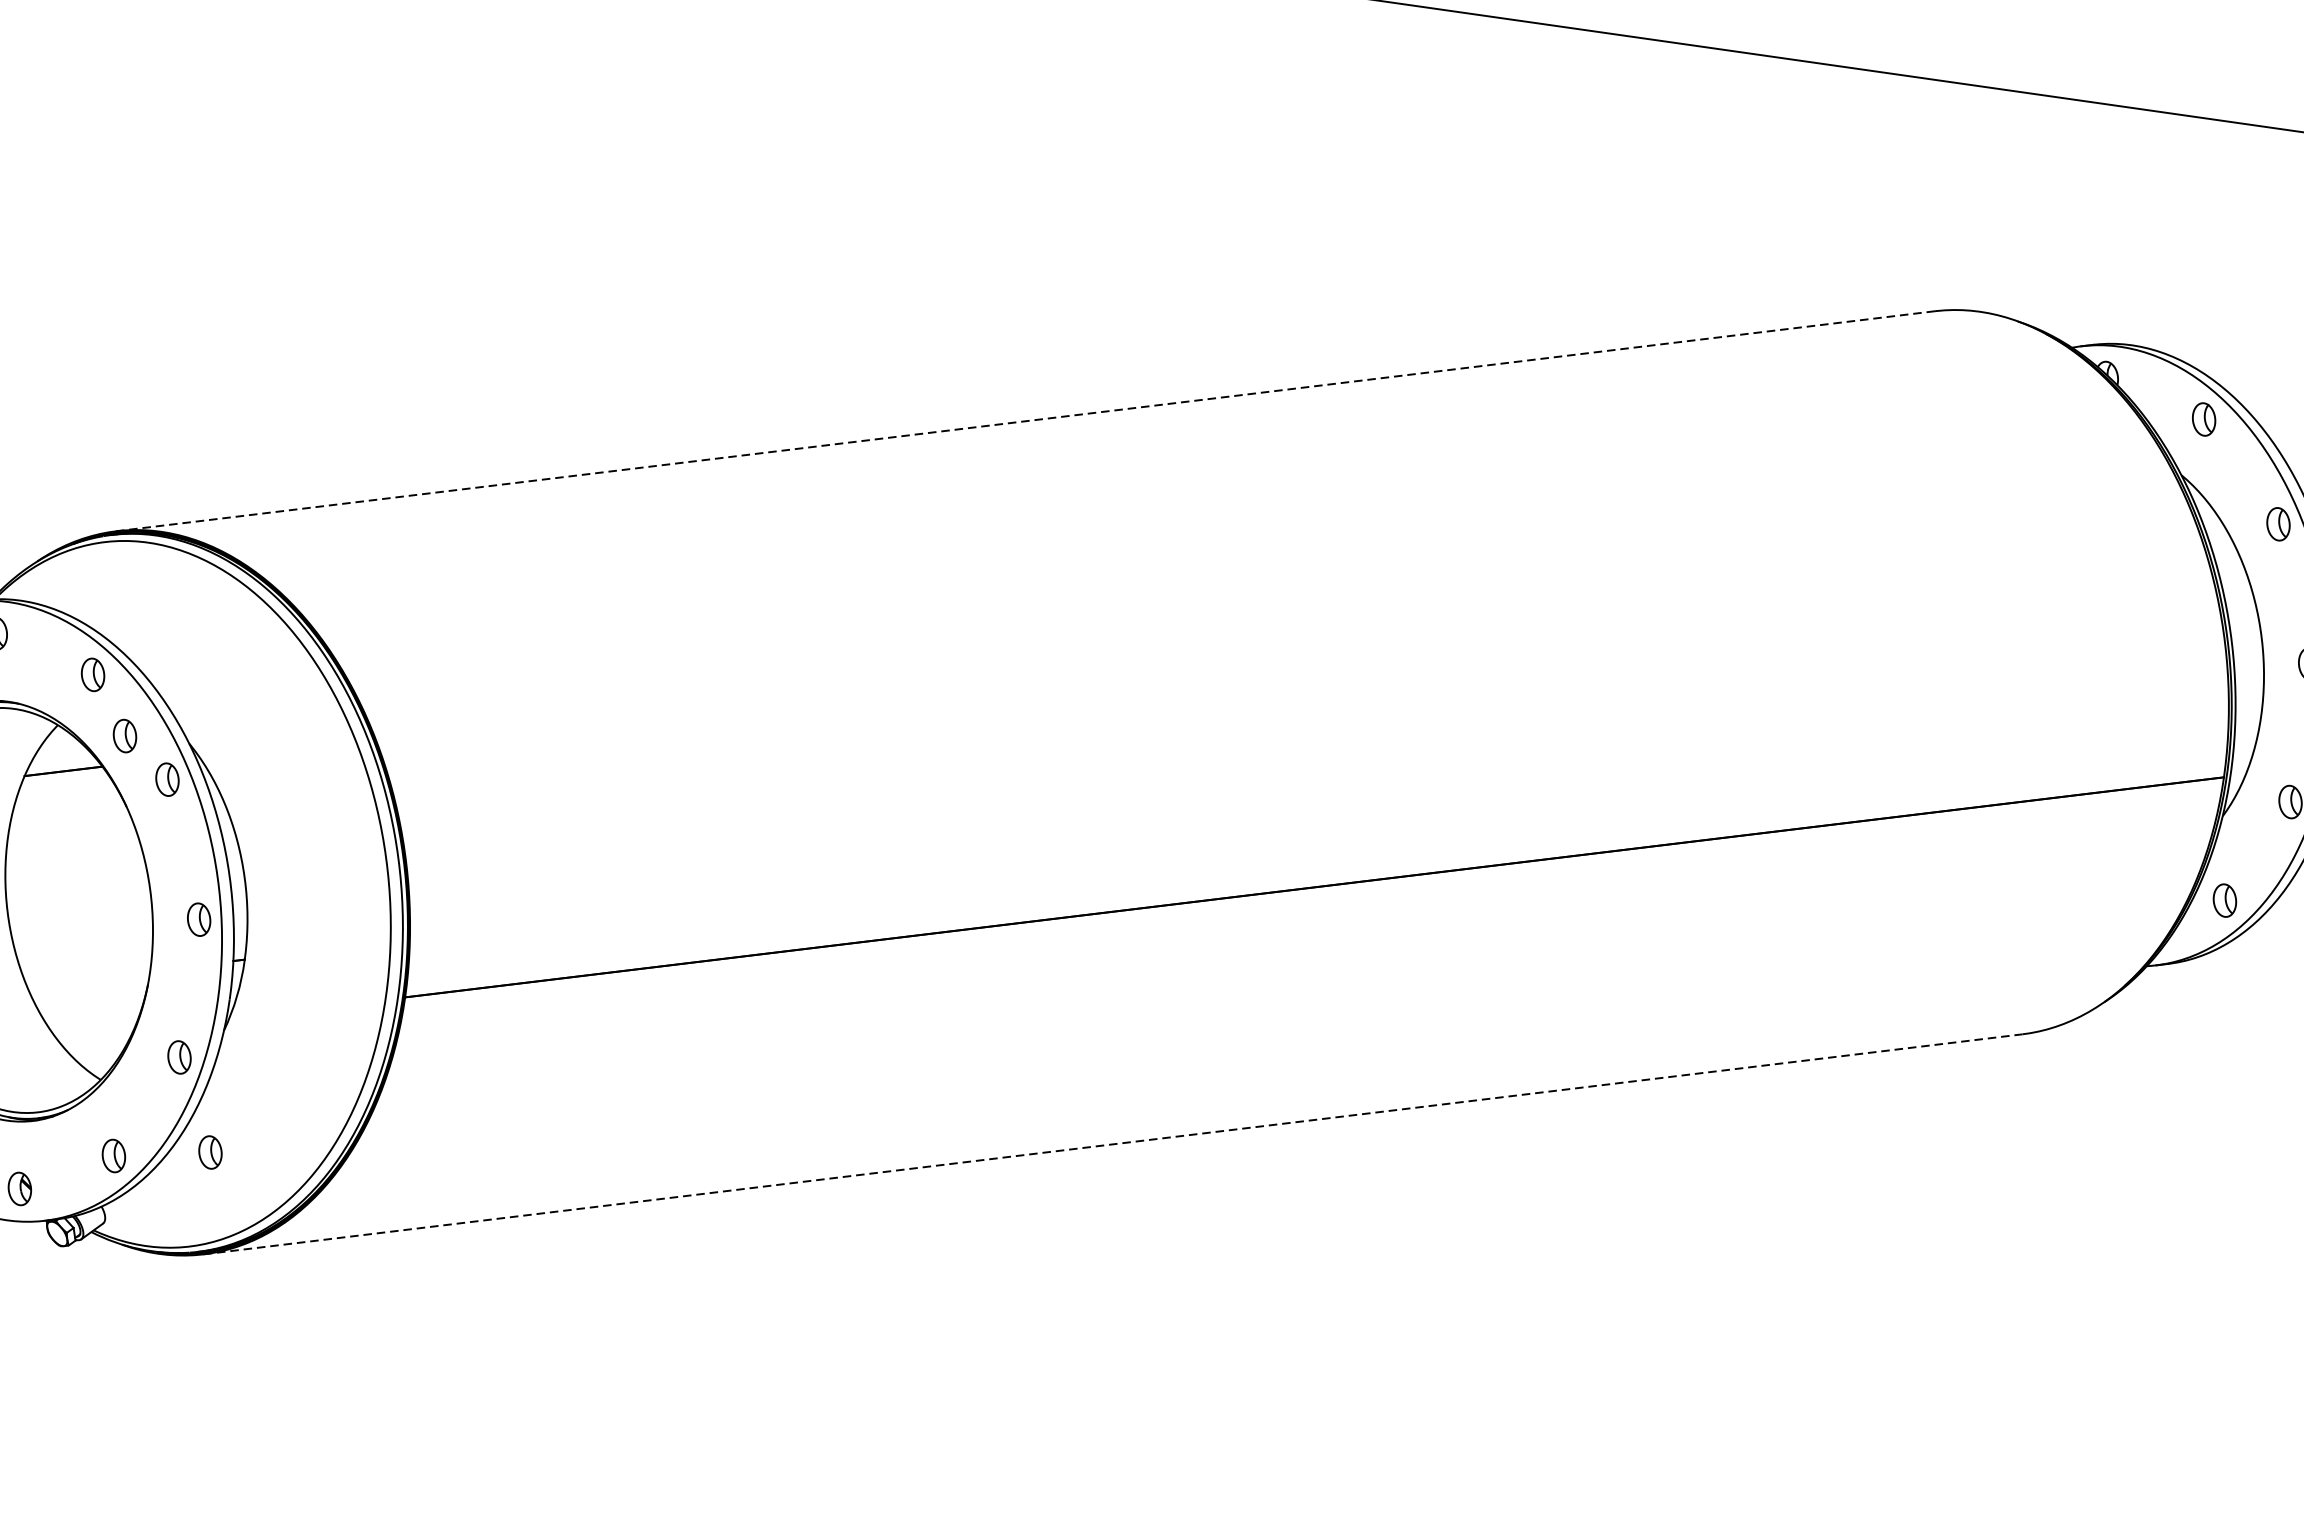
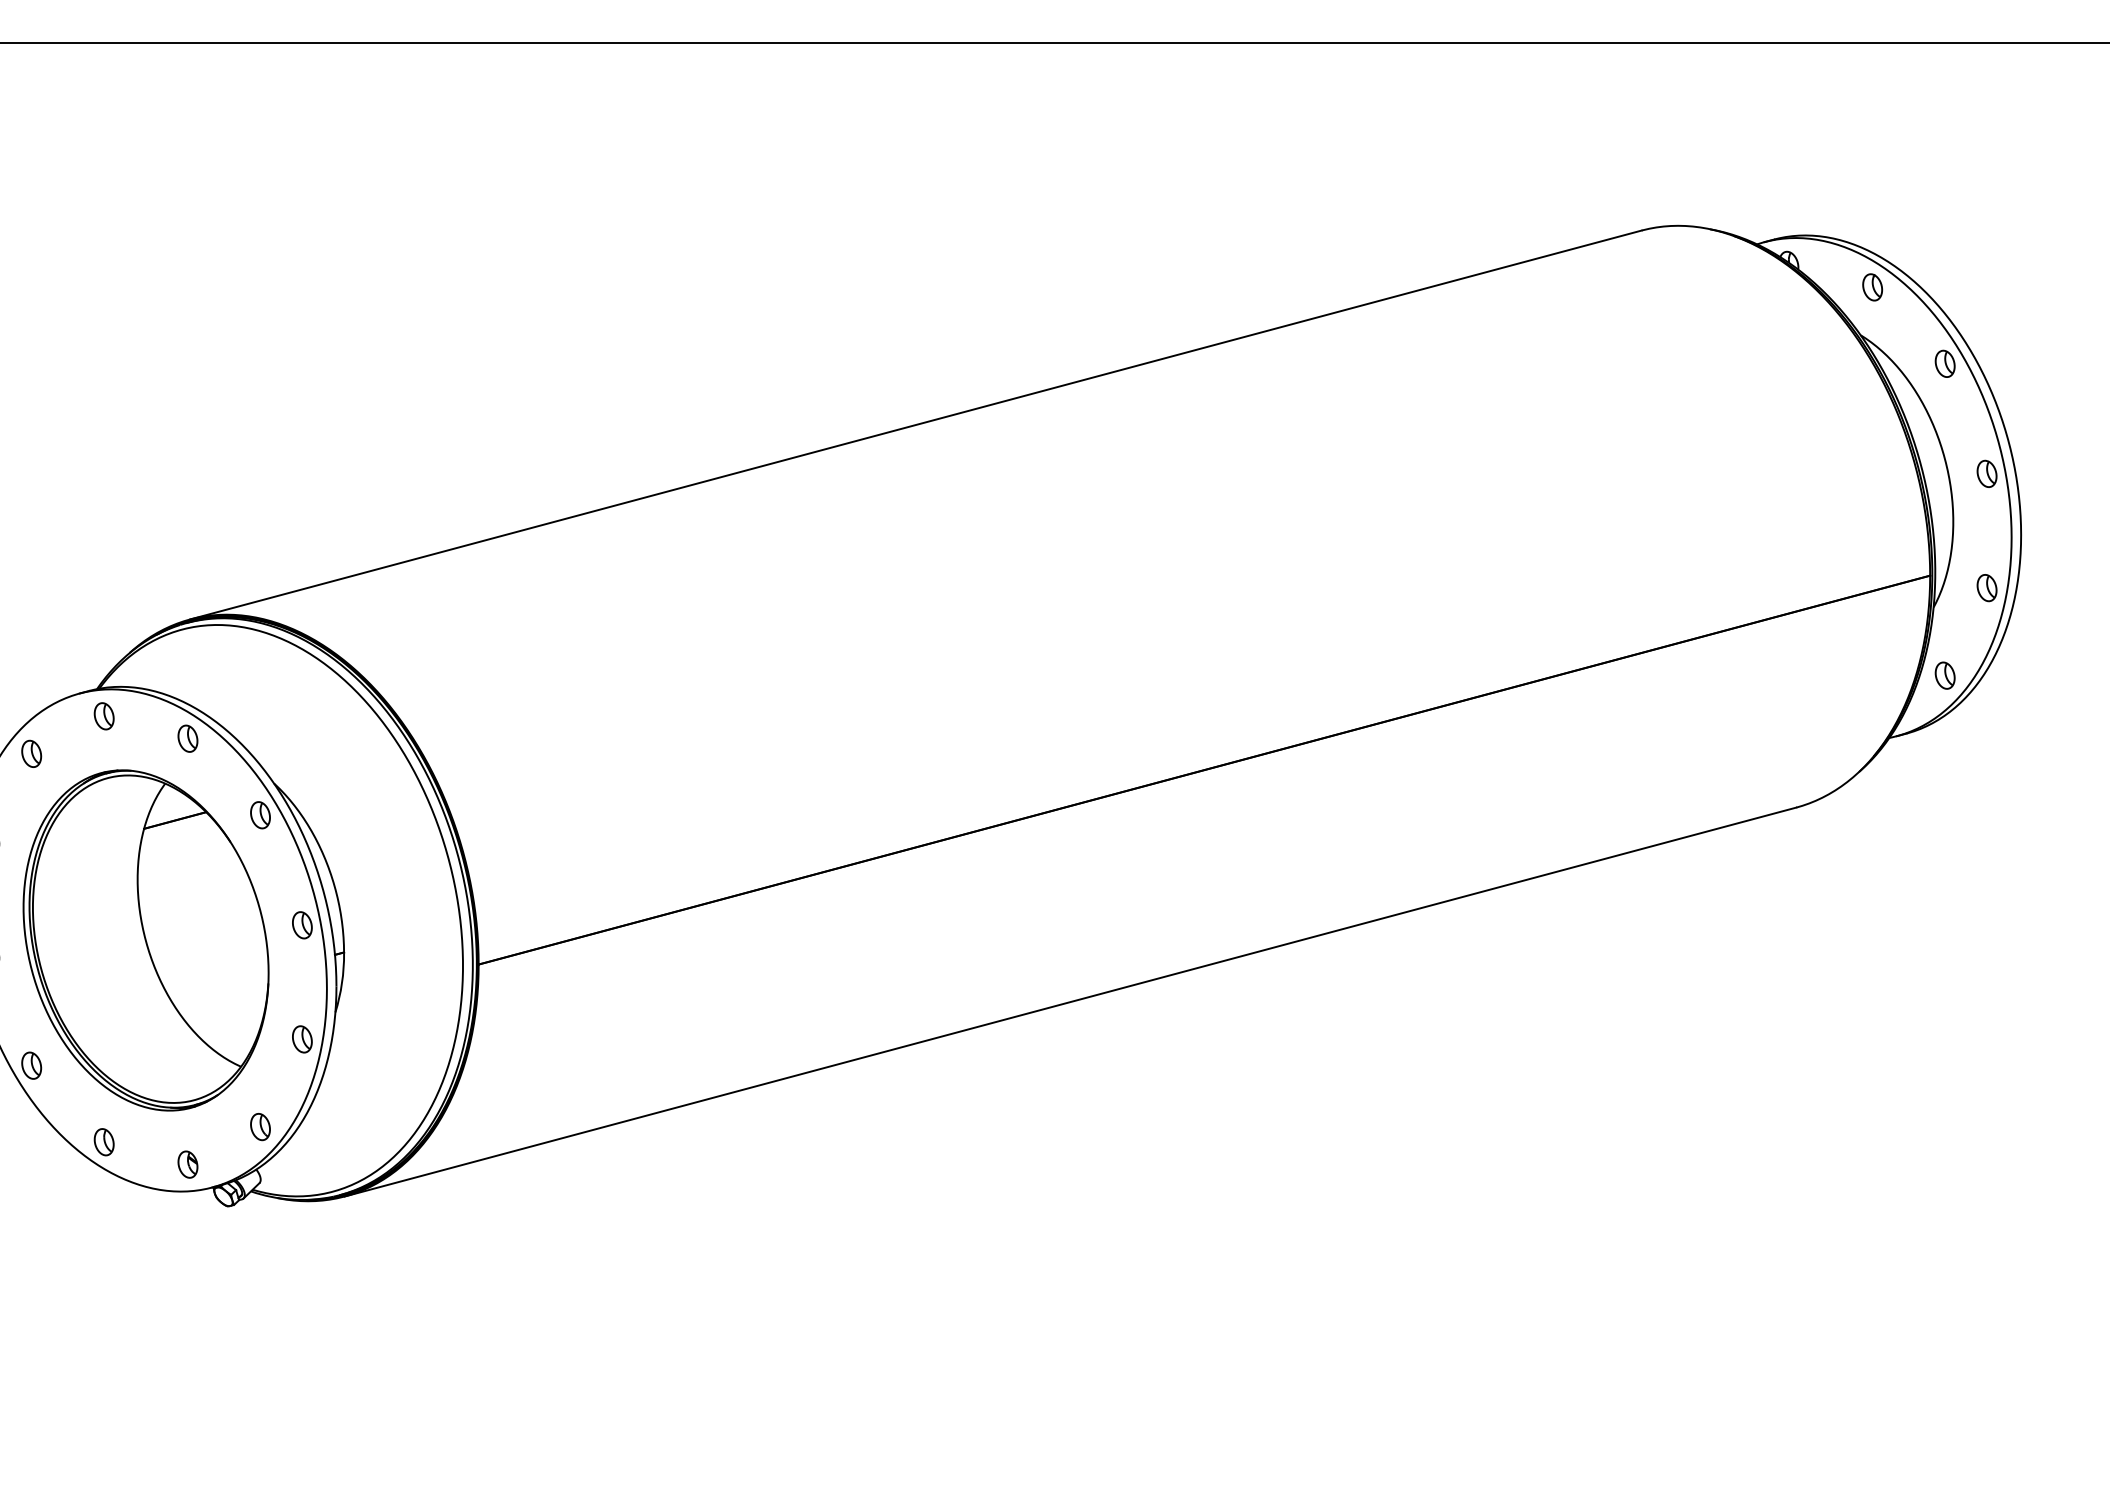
line: (1025, 421) -> (915, 425), dashed -> solid
part: (124, 735) -> (220, 784), removed
line: (1113, 1143) -> (1070, 1001), dashed -> solid
part: (210, 1153) -> (338, 1113), removed

